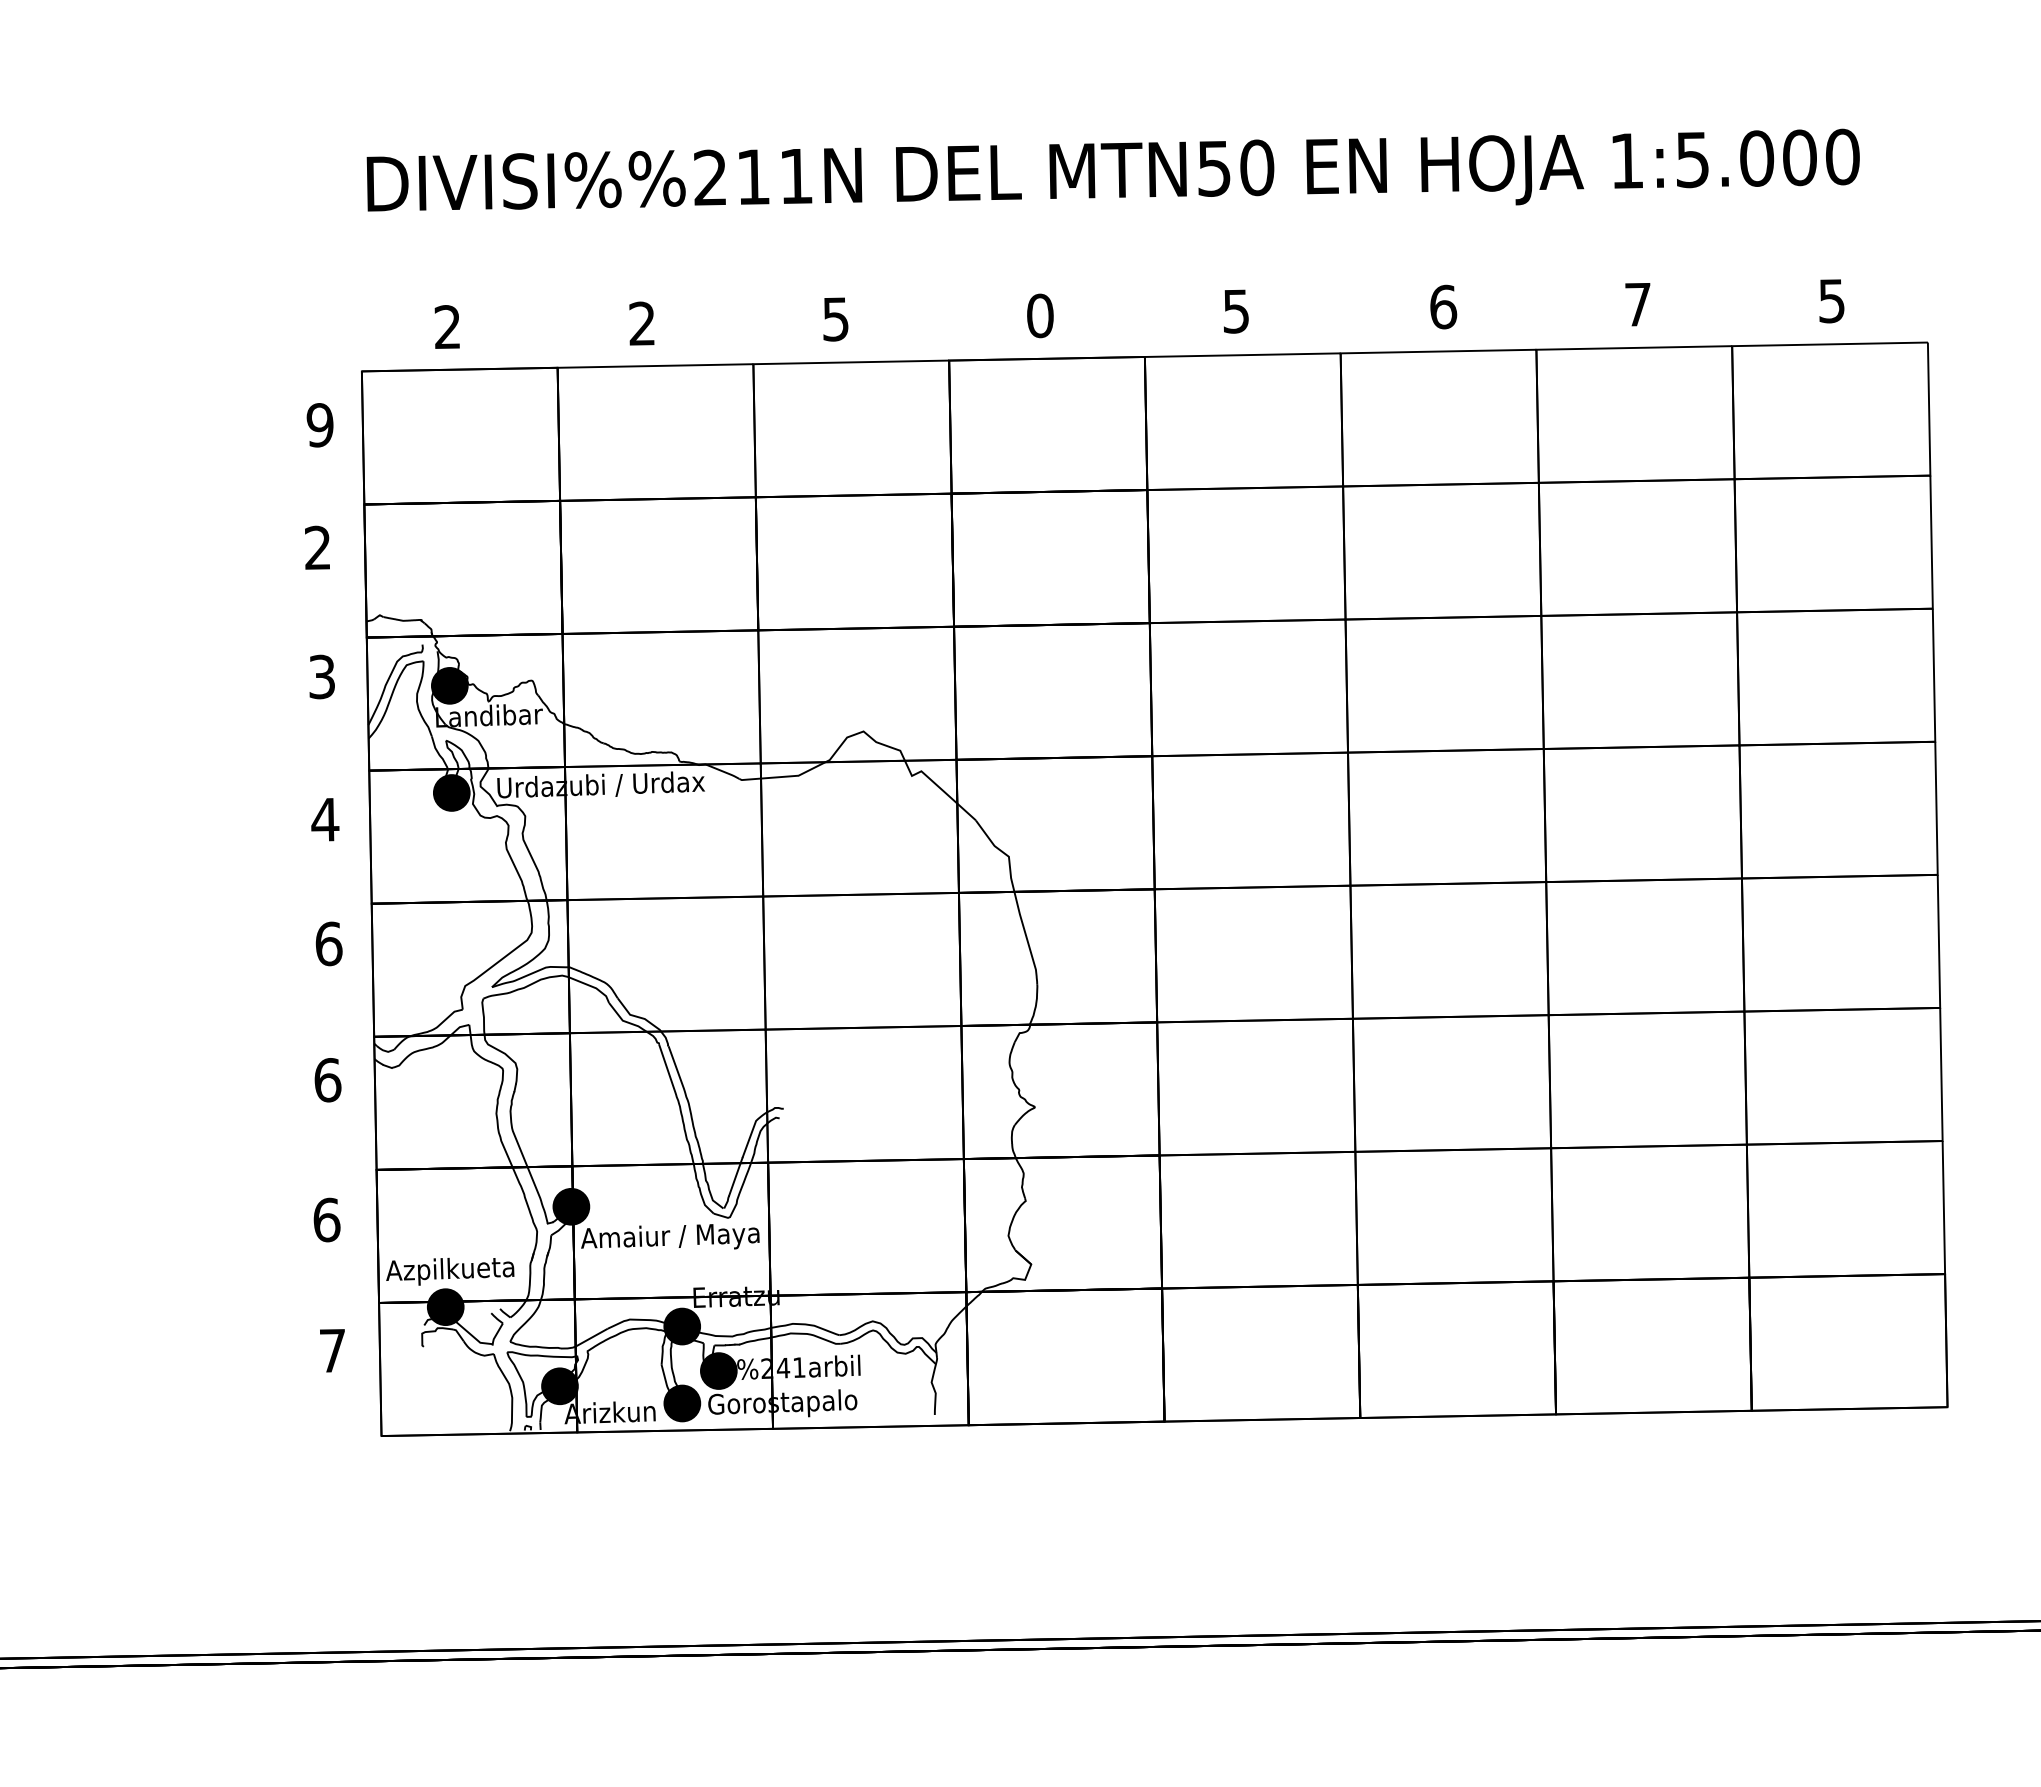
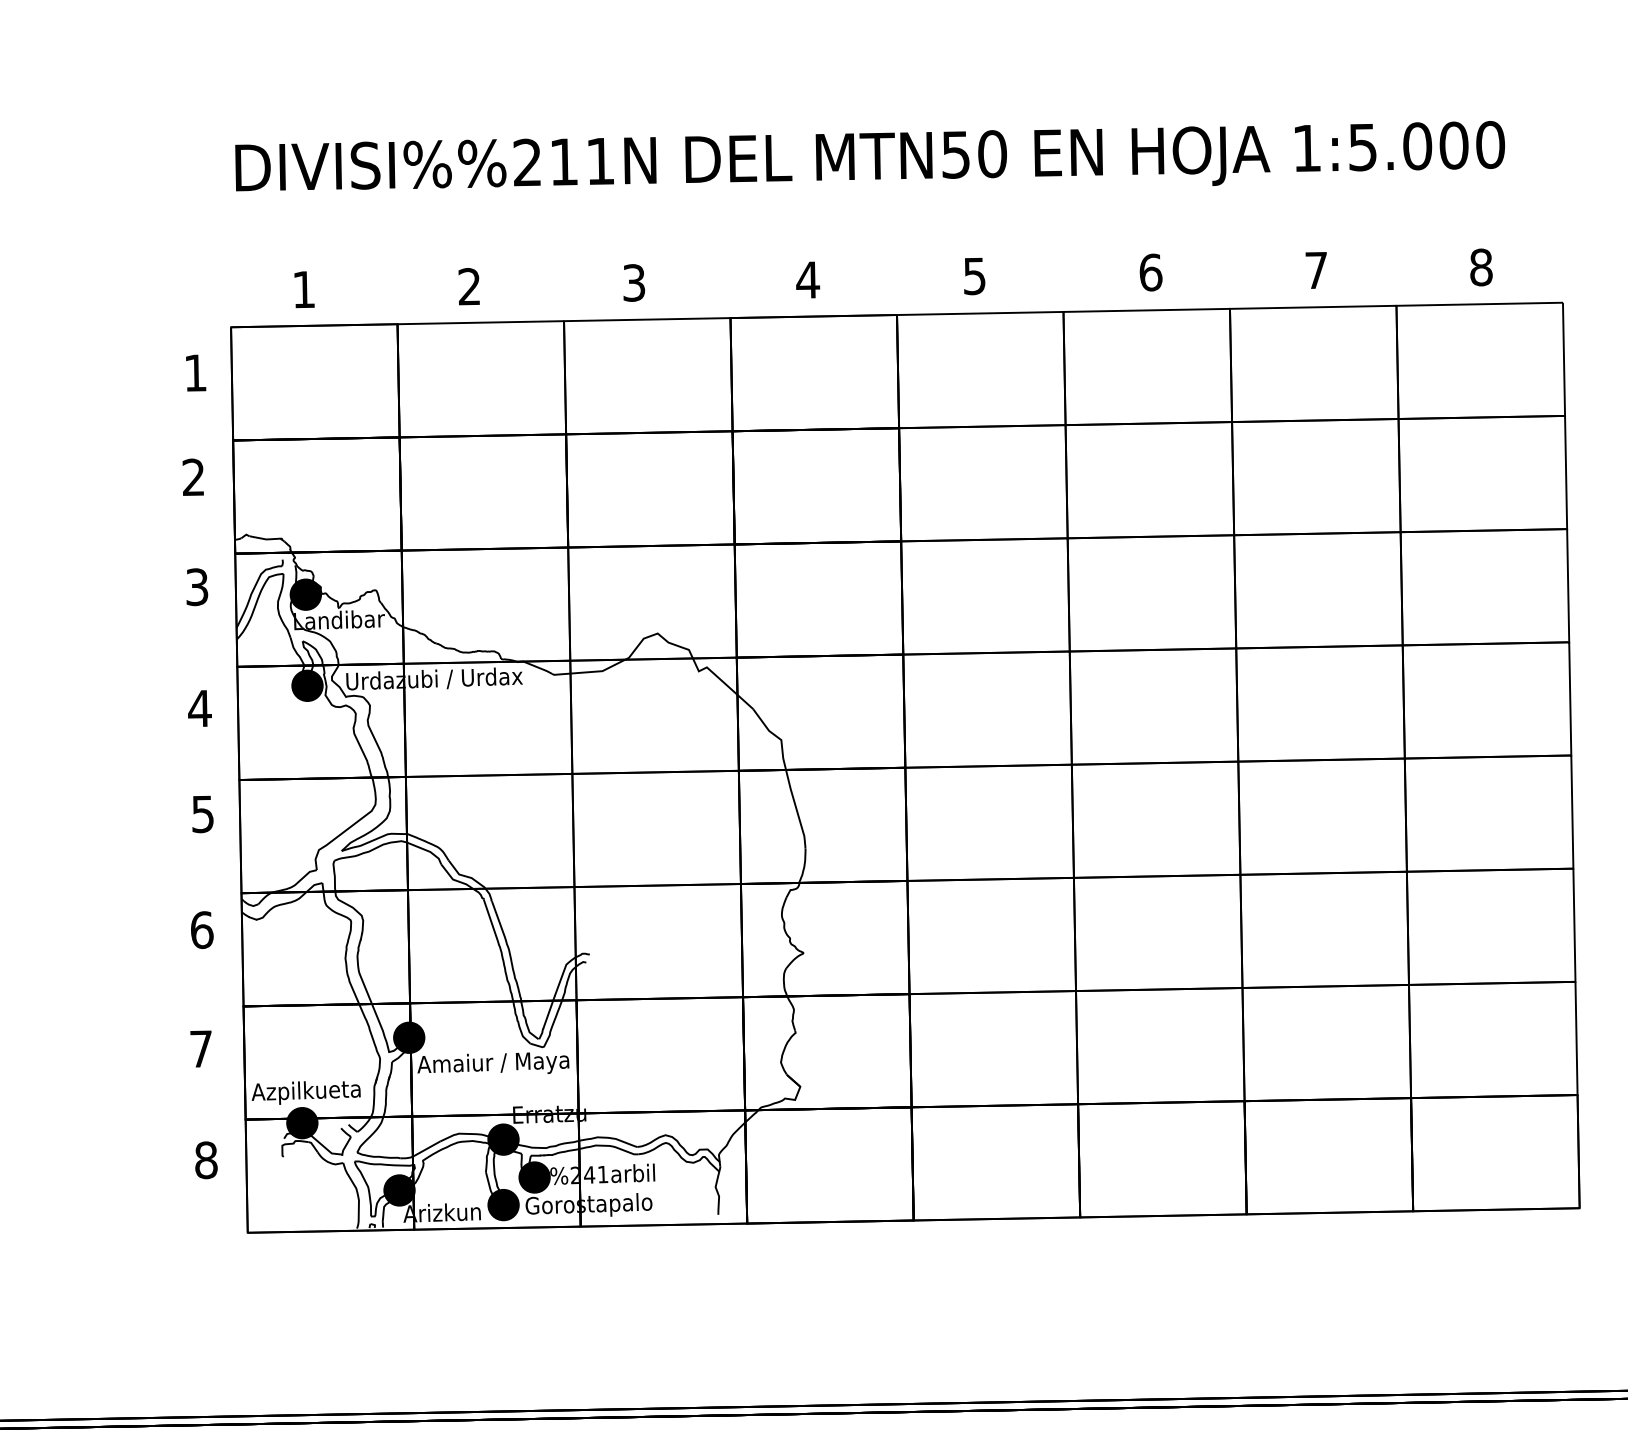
text: (1832, 300) -> (1481, 266), 5 -> 8
text: (1040, 315) -> (808, 279), 0 -> 4
text: (836, 318) -> (634, 282), 5 -> 3
text: (447, 326) -> (303, 289), 2 -> 1
text: (319, 425) -> (195, 373), 9 -> 1
text: (328, 943) -> (202, 813), 6 -> 5
text: (326, 1219) -> (200, 1048), 6 -> 7
text: (332, 1350) -> (206, 1160), 7 -> 8

